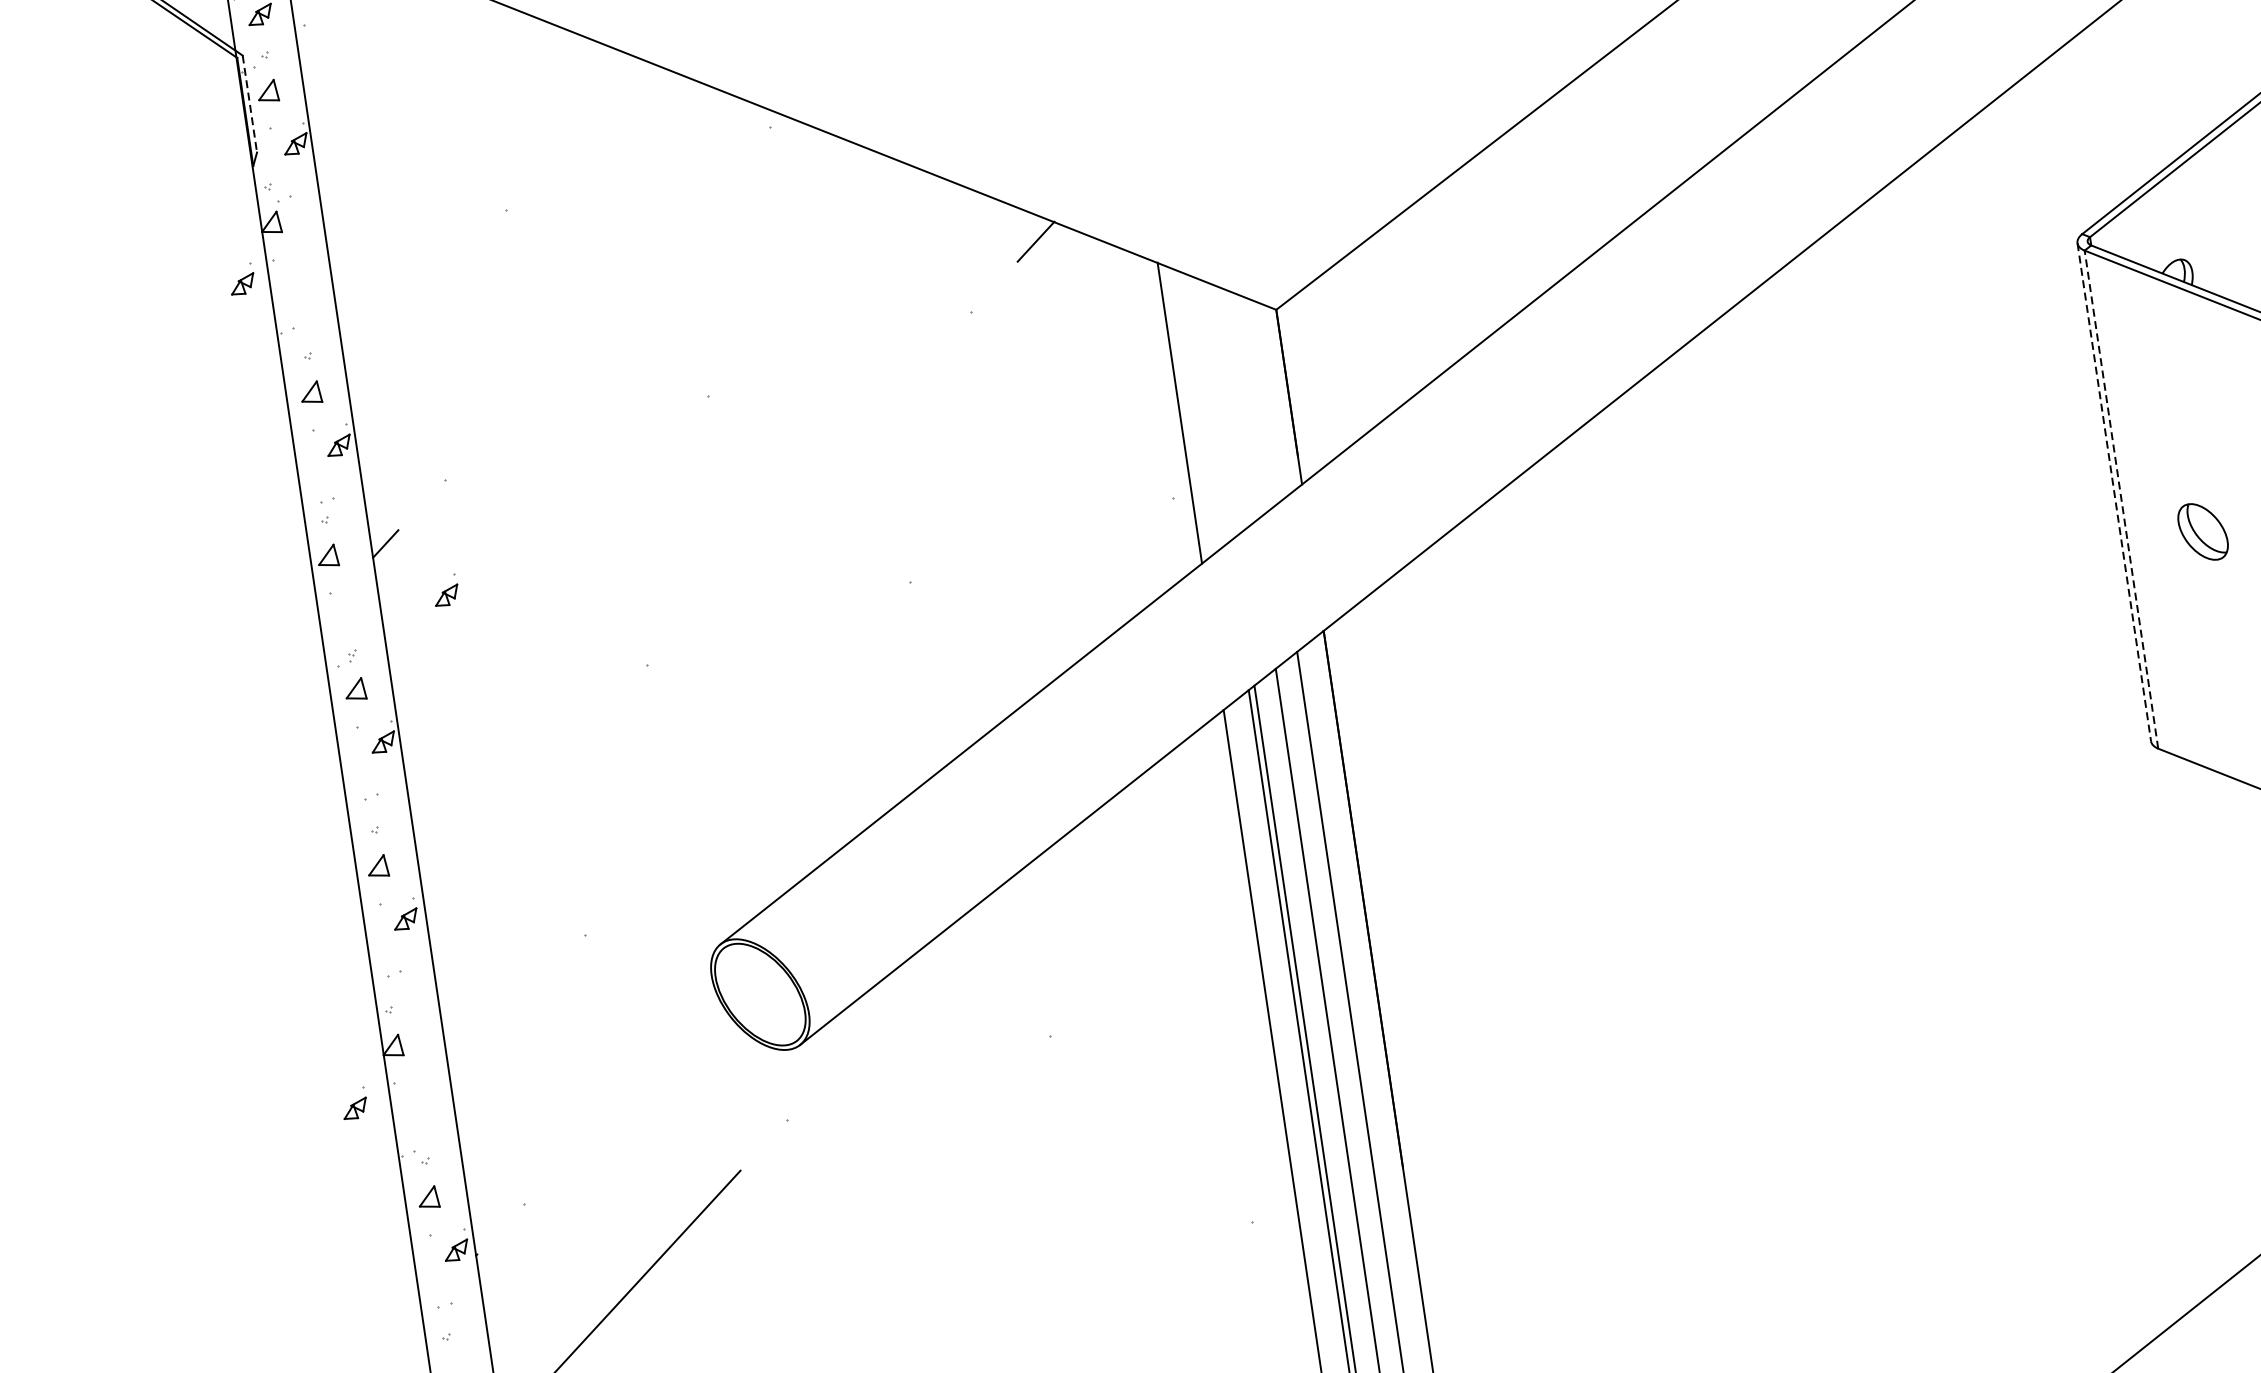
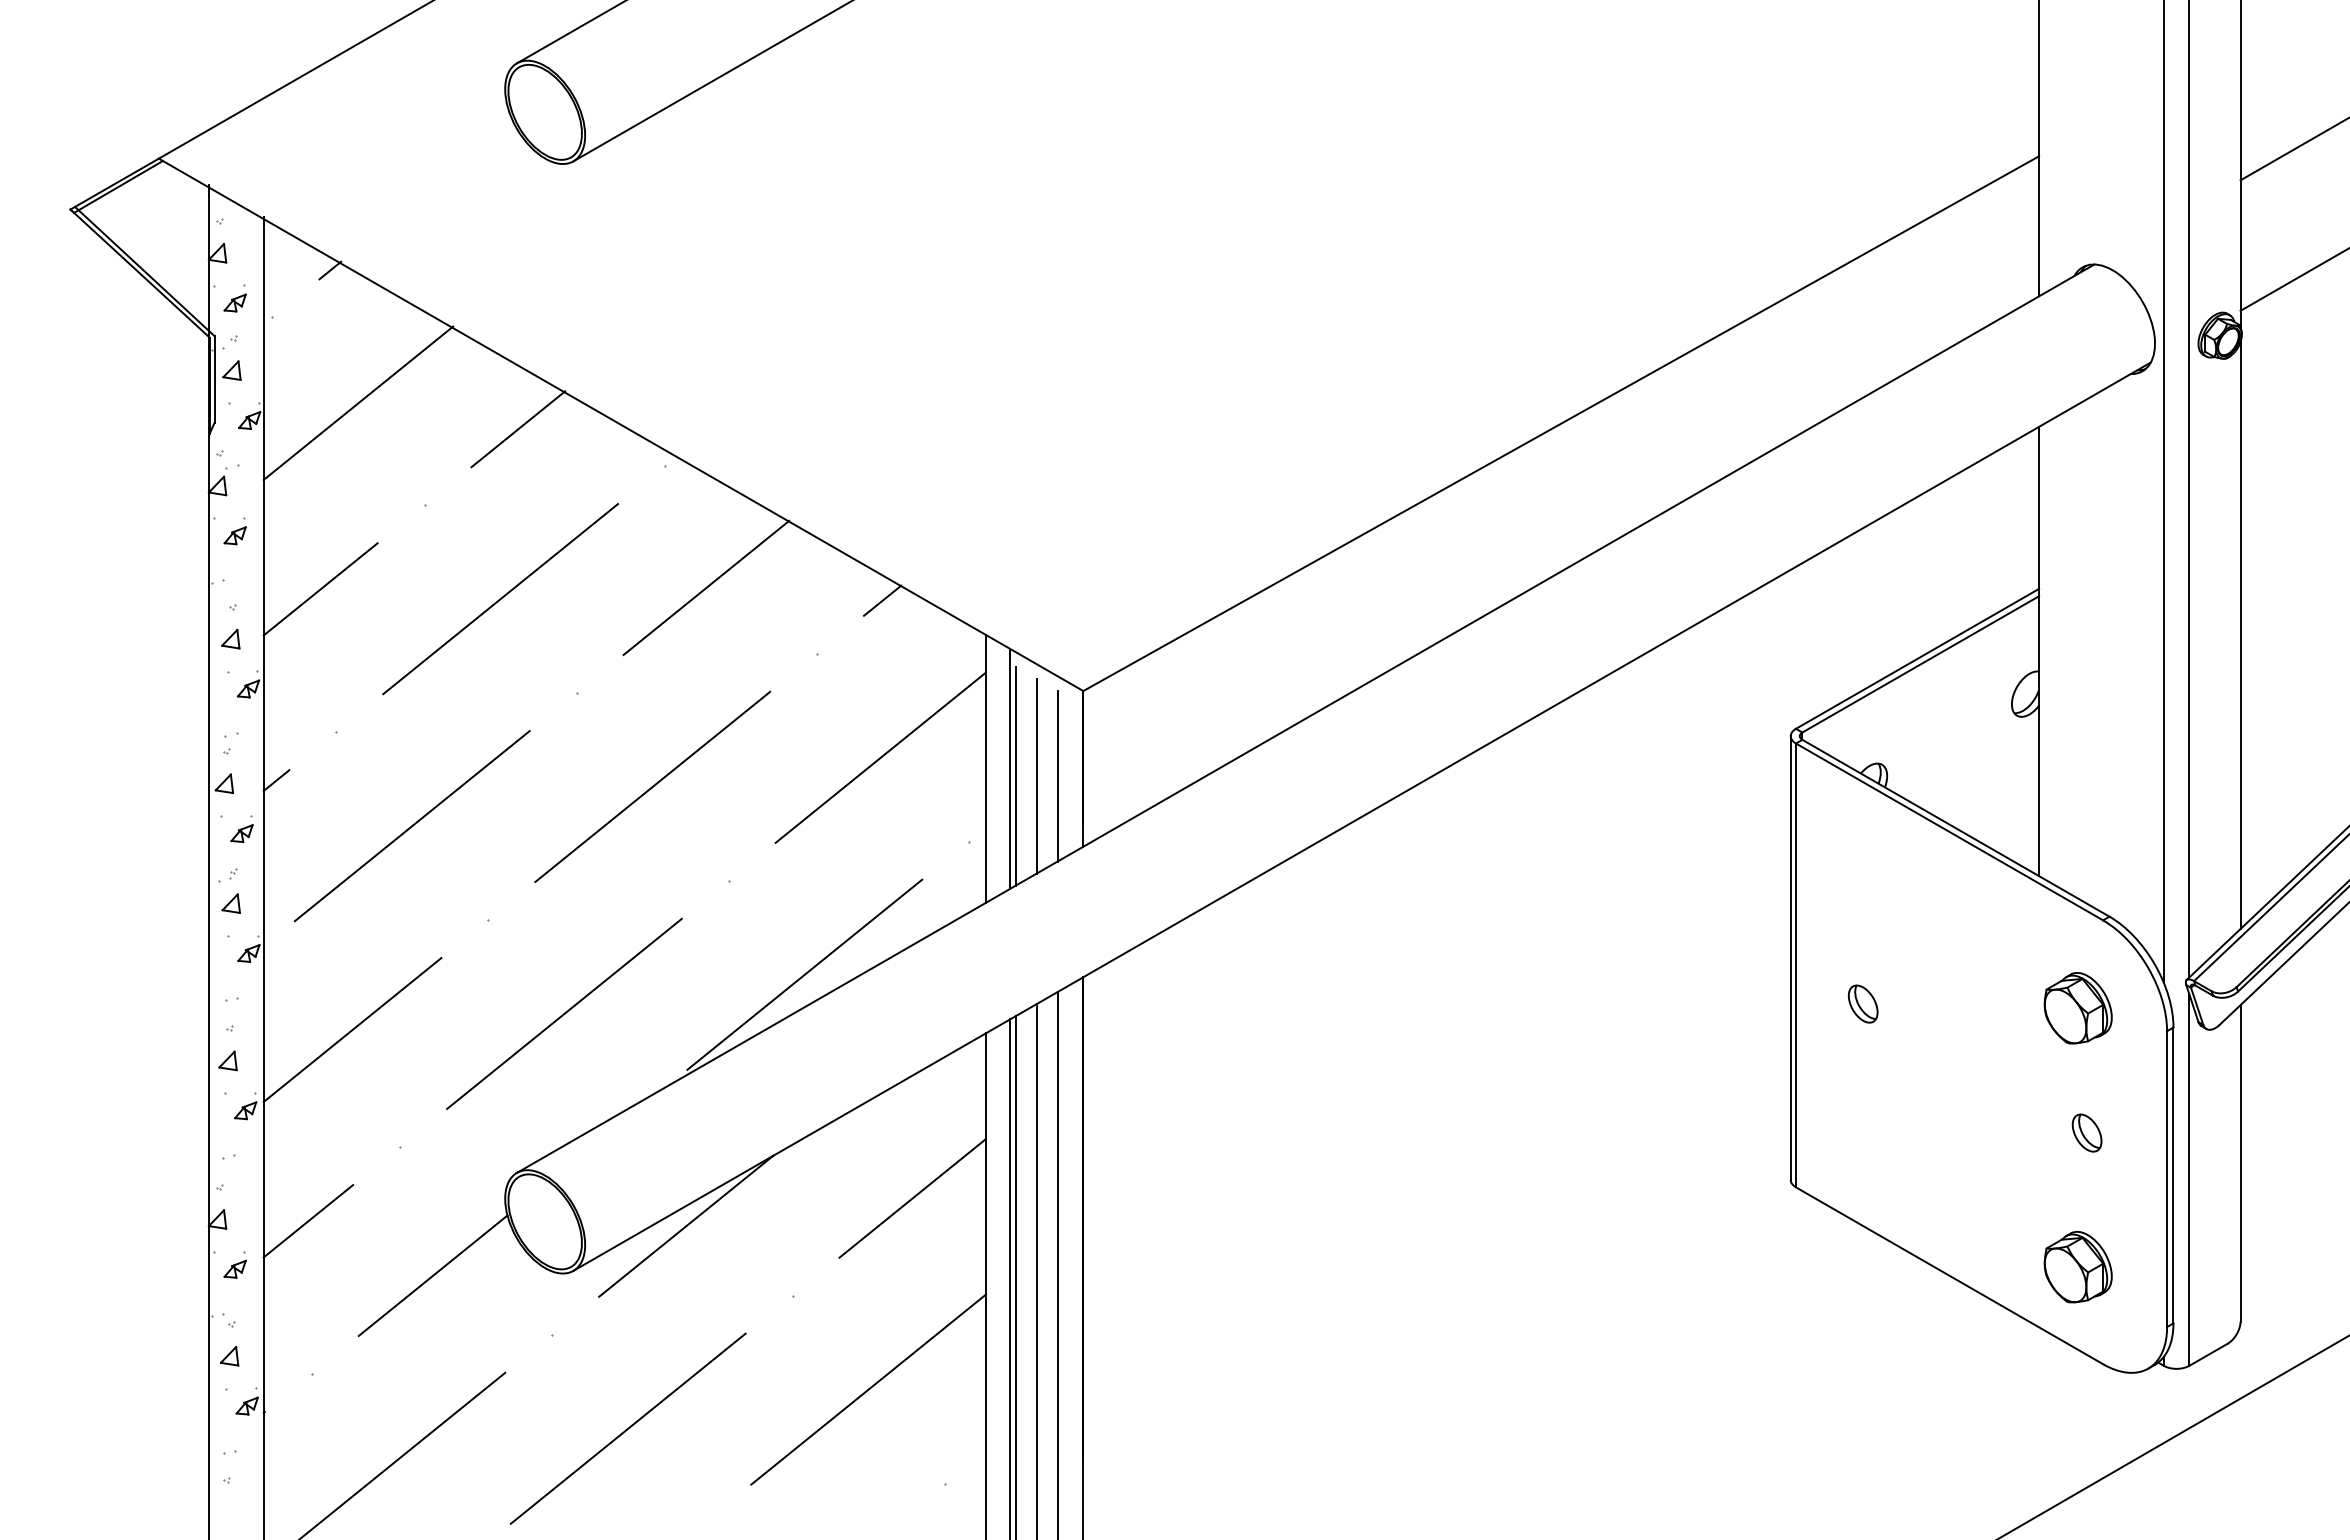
line: (249, 104) -> (214, 379), dashed -> solid
line: (415, 106) -> (358, 402), added
line: (599, 109) -> (518, 429), added
line: (836, 256) -> (706, 587), added
part: (241, 279) -> (234, 531), moved
line: (607, 303) -> (500, 599), added
line: (403, 322) -> (320, 589), added
line: (1207, 408) -> (1010, 768), added
line: (1261, 409) -> (1057, 776), added
line: (1237, 413) -> (1036, 776), added
line: (1214, 416) -> (1015, 776), added
line: (1059, 418) -> (880, 757), added
line: (808, 488) -> (652, 786), added
line: (2114, 492) -> (1790, 958), dashed -> solid
line: (2122, 499) -> (1796, 965), dashed -> solid
part: (2203, 531) -> (1863, 1003), size x0.71
line: (544, 573) -> (411, 826), added
part: (445, 590) -> (241, 828), moved
line: (1010, 674) -> (804, 974), added
line: (747, 757) -> (564, 1013), added
line: (512, 810) -> (352, 1029), added
line: (1168, 907) -> (912, 1198), added
line: (919, 975) -> (686, 1225), added
line: (494, 1033) -> (308, 1221), added
line: (642, 1073) -> (432, 1275), added
part: (353, 1103) -> (234, 1264), moved
line: (1150, 1129) -> (868, 1389), added
line: (886, 1212) -> (627, 1428), added

